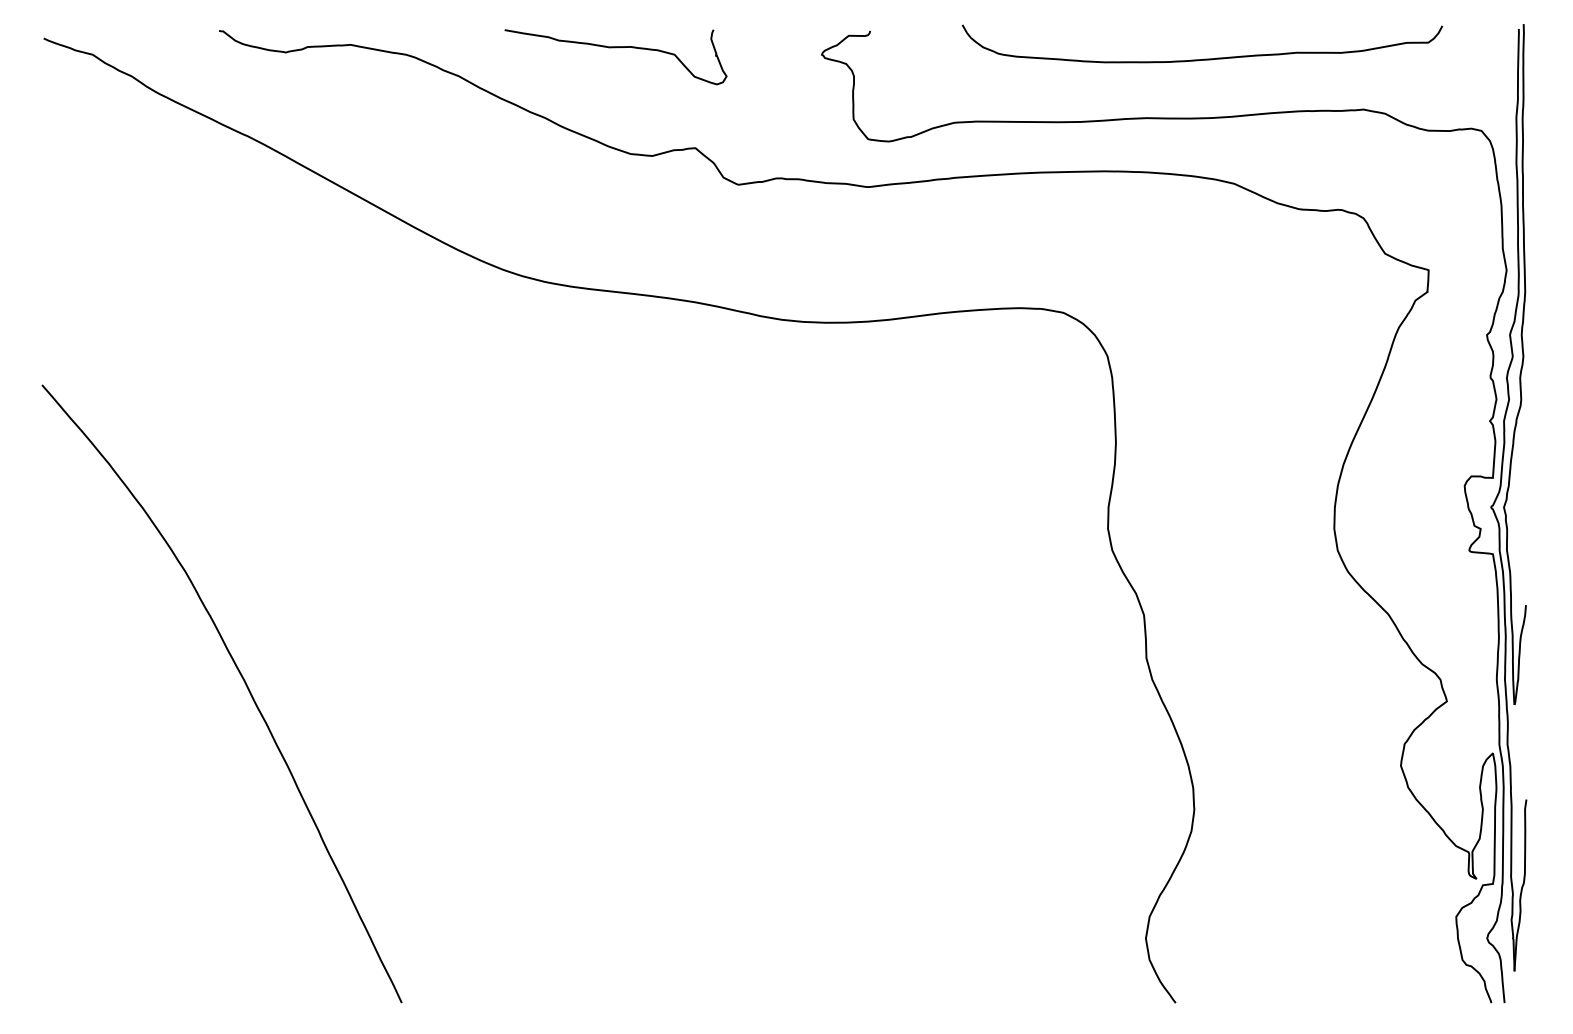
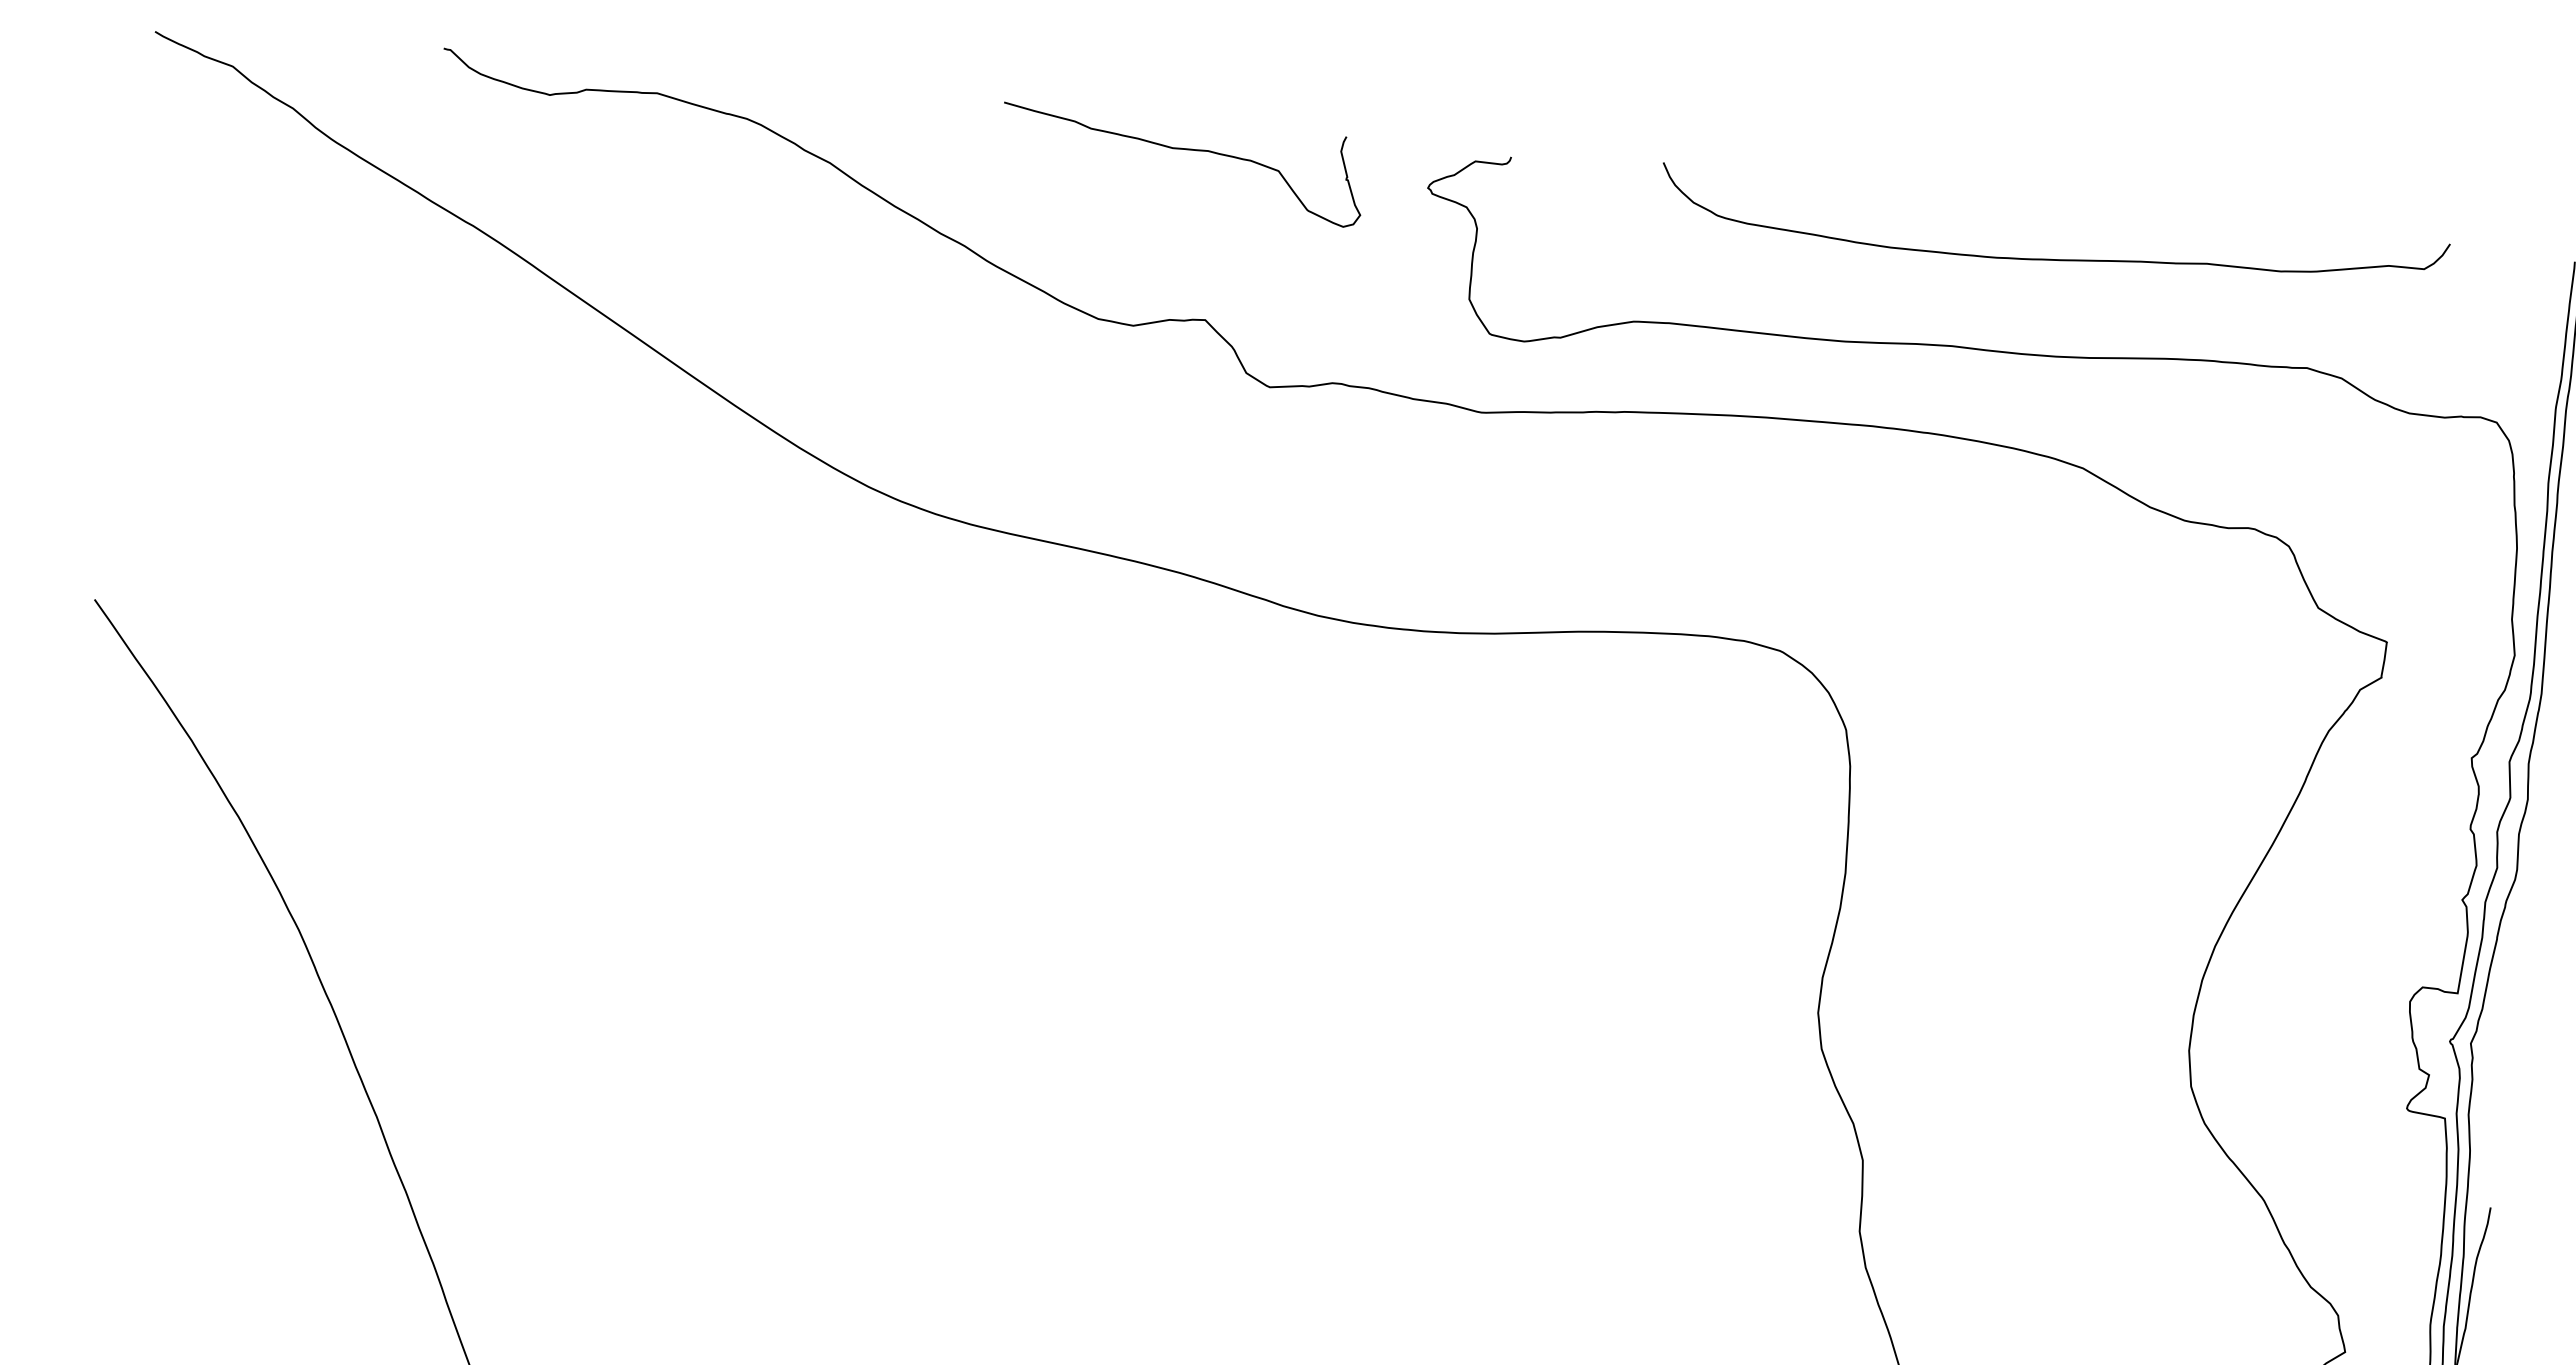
curve: (615, 48) -> (1182, 151), moved

